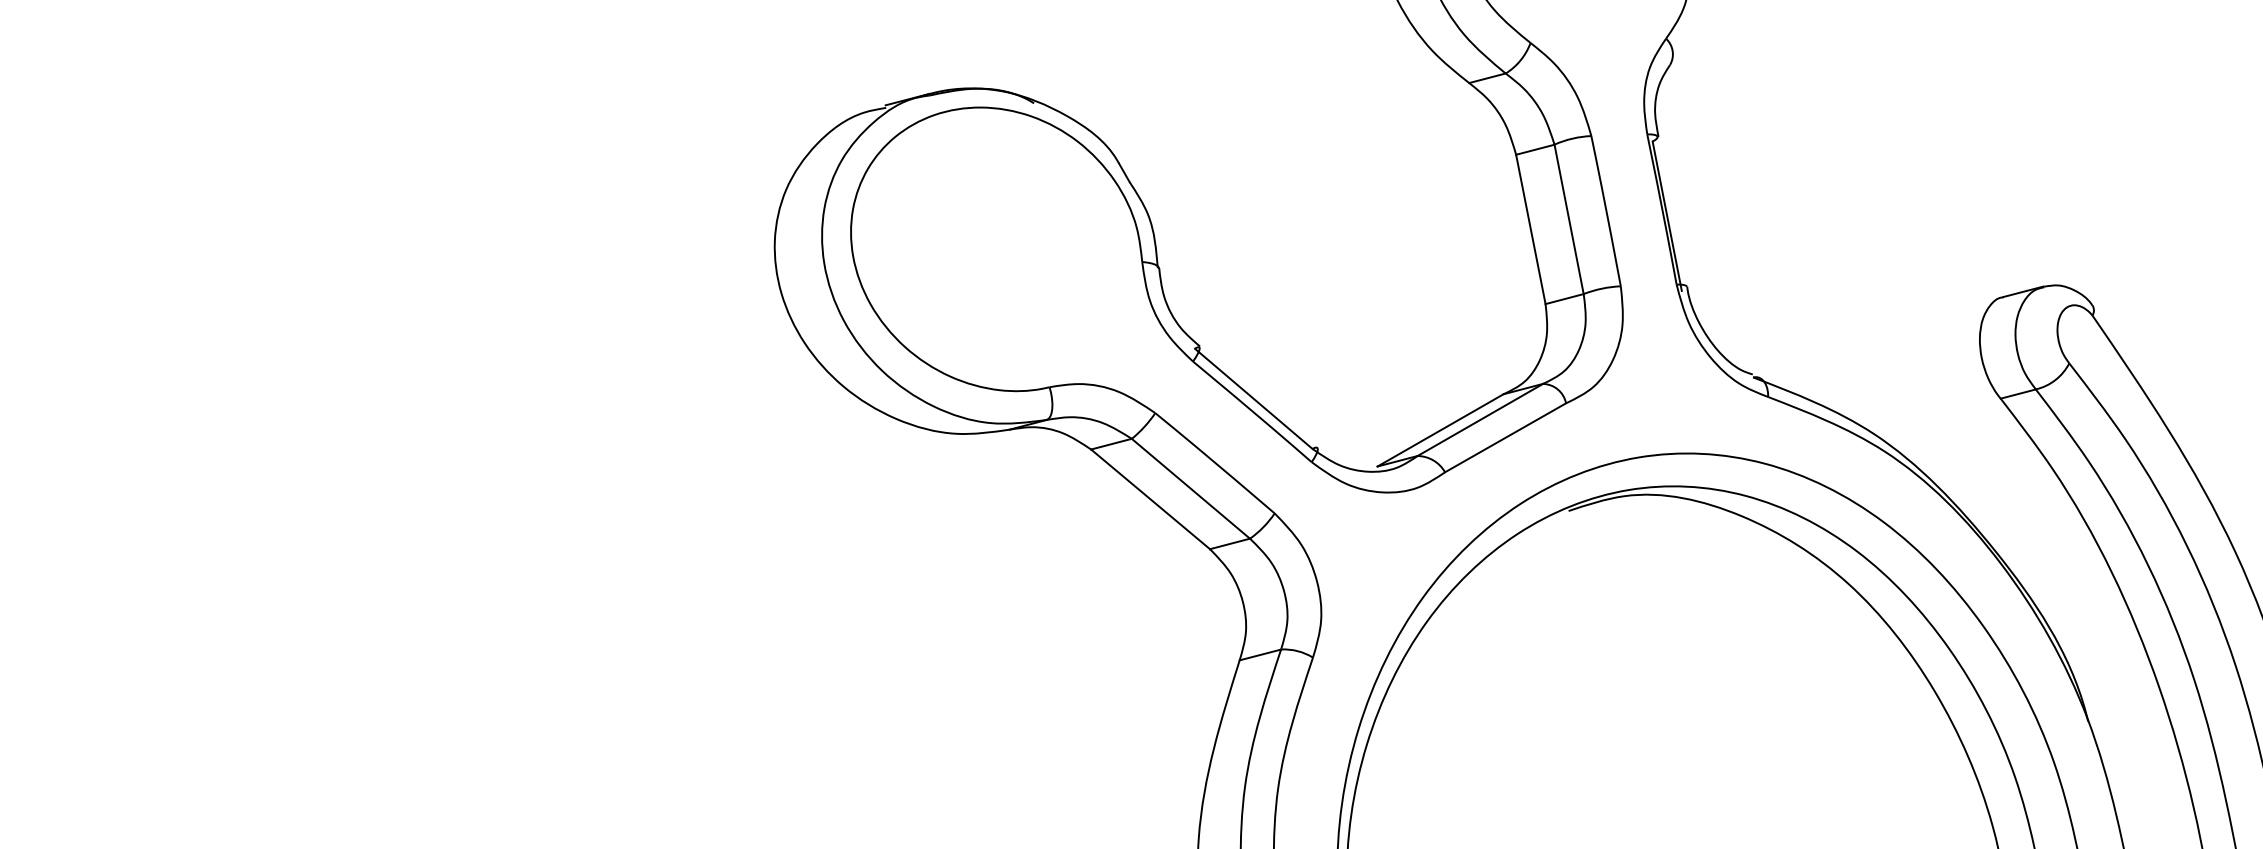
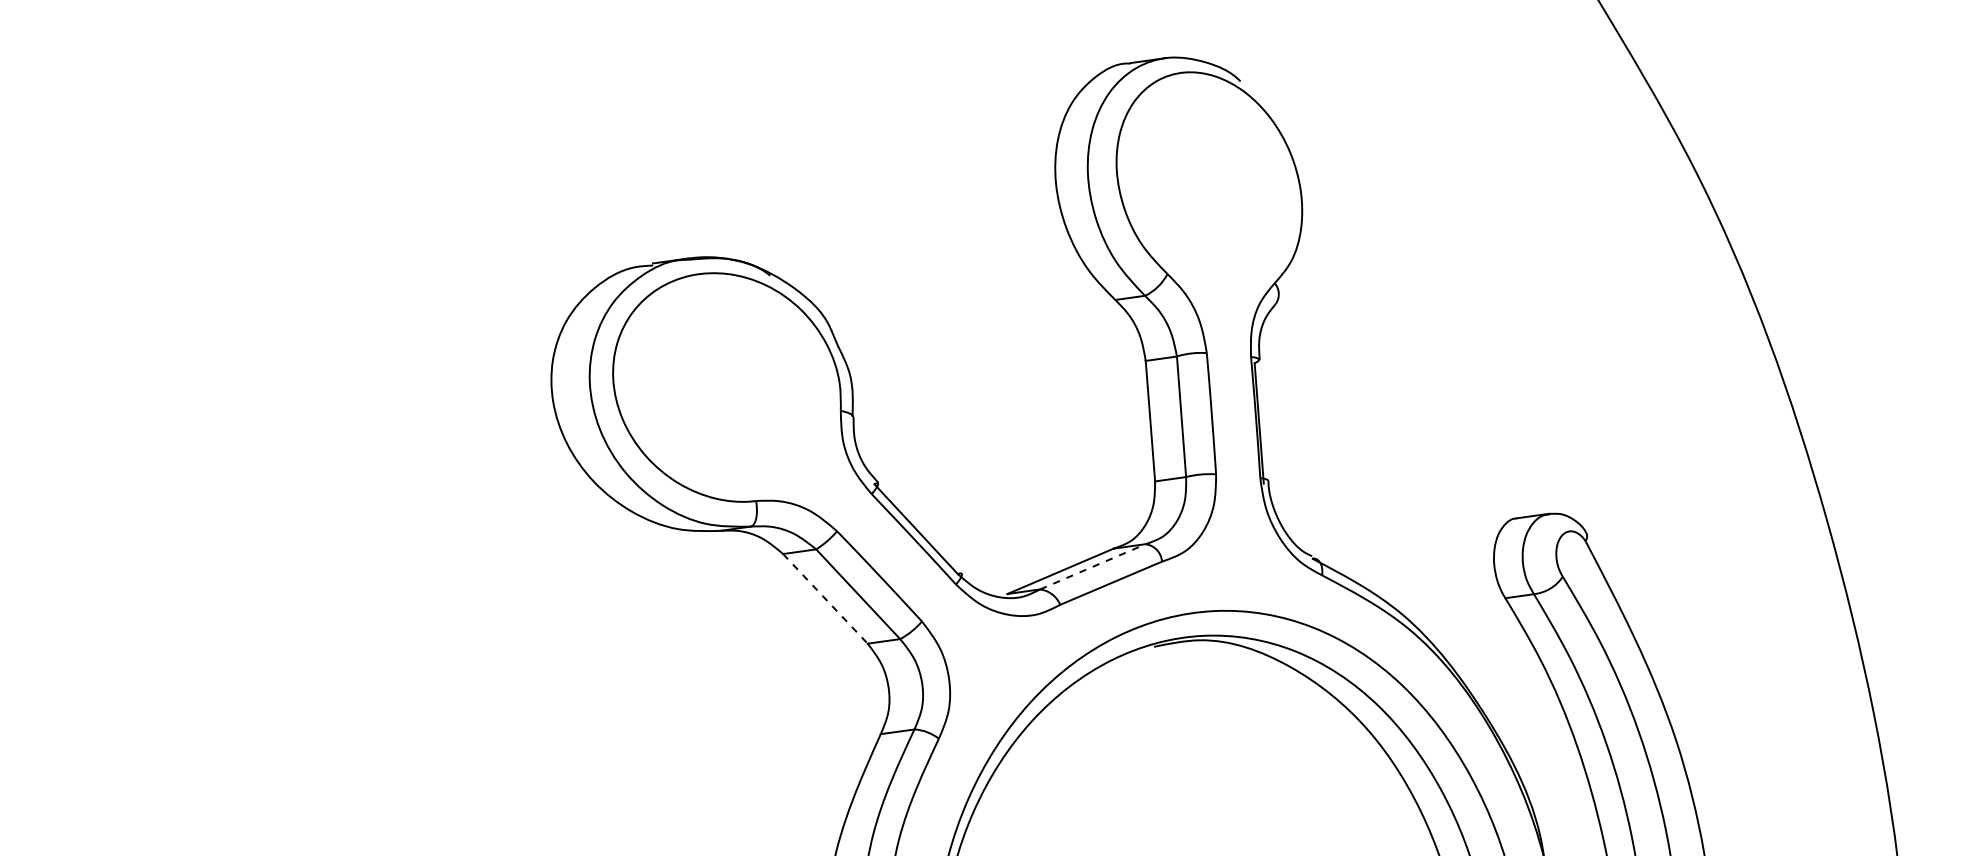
line: (1481, 419) -> (1093, 566), solid -> dashed
line: (1150, 498) -> (825, 598), solid -> dashed

